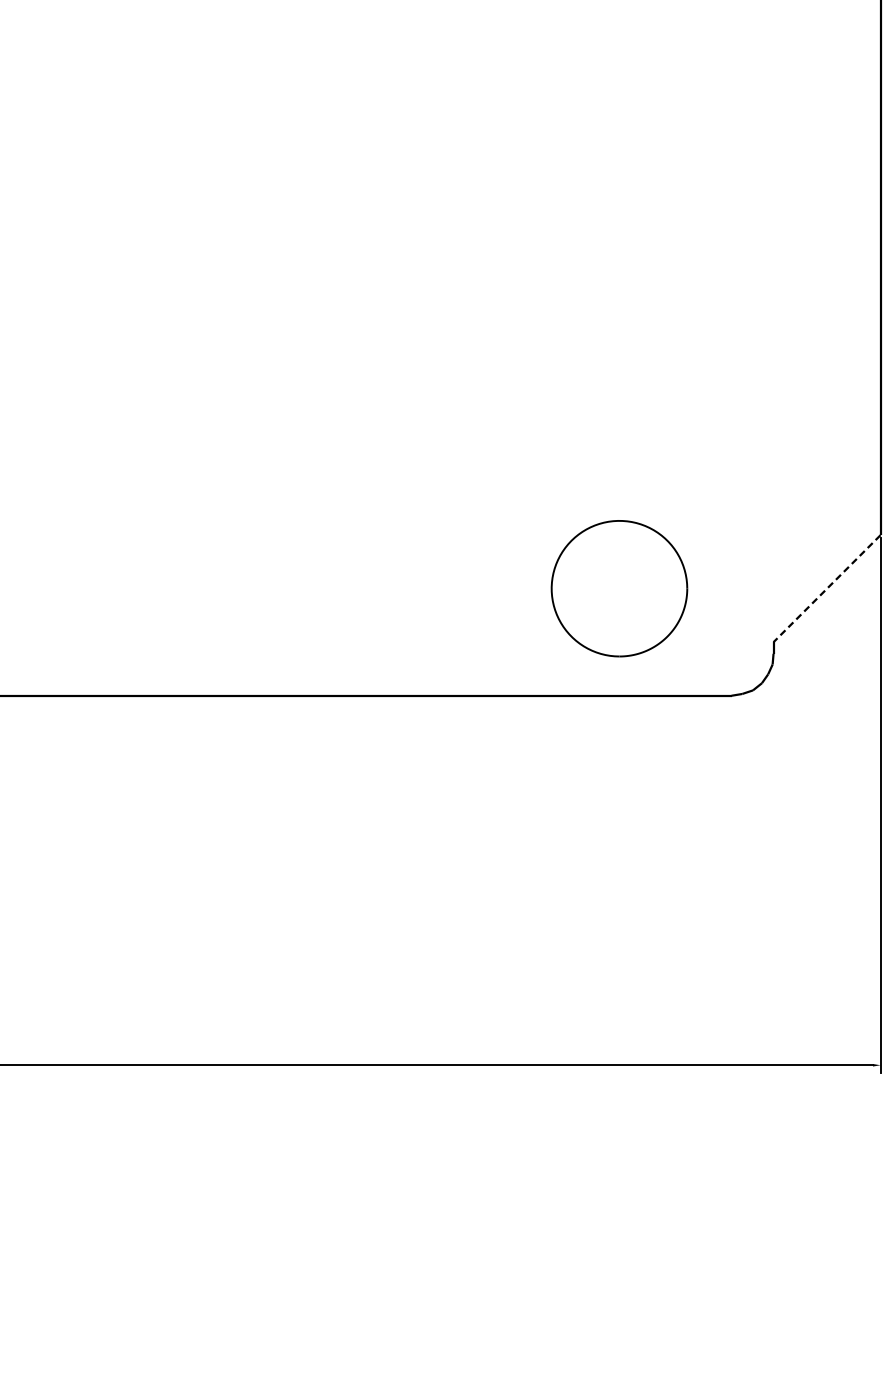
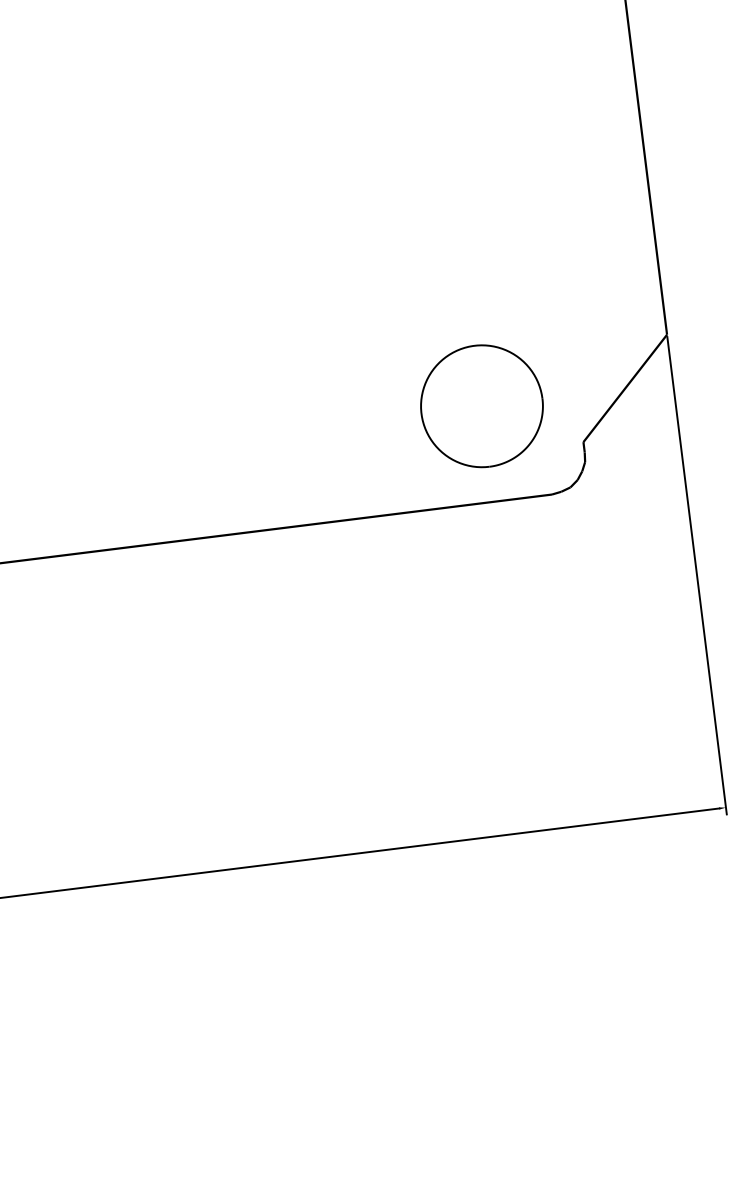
part: (619, 588) -> (481, 406), moved
line: (827, 588) -> (625, 388), dashed -> solid

